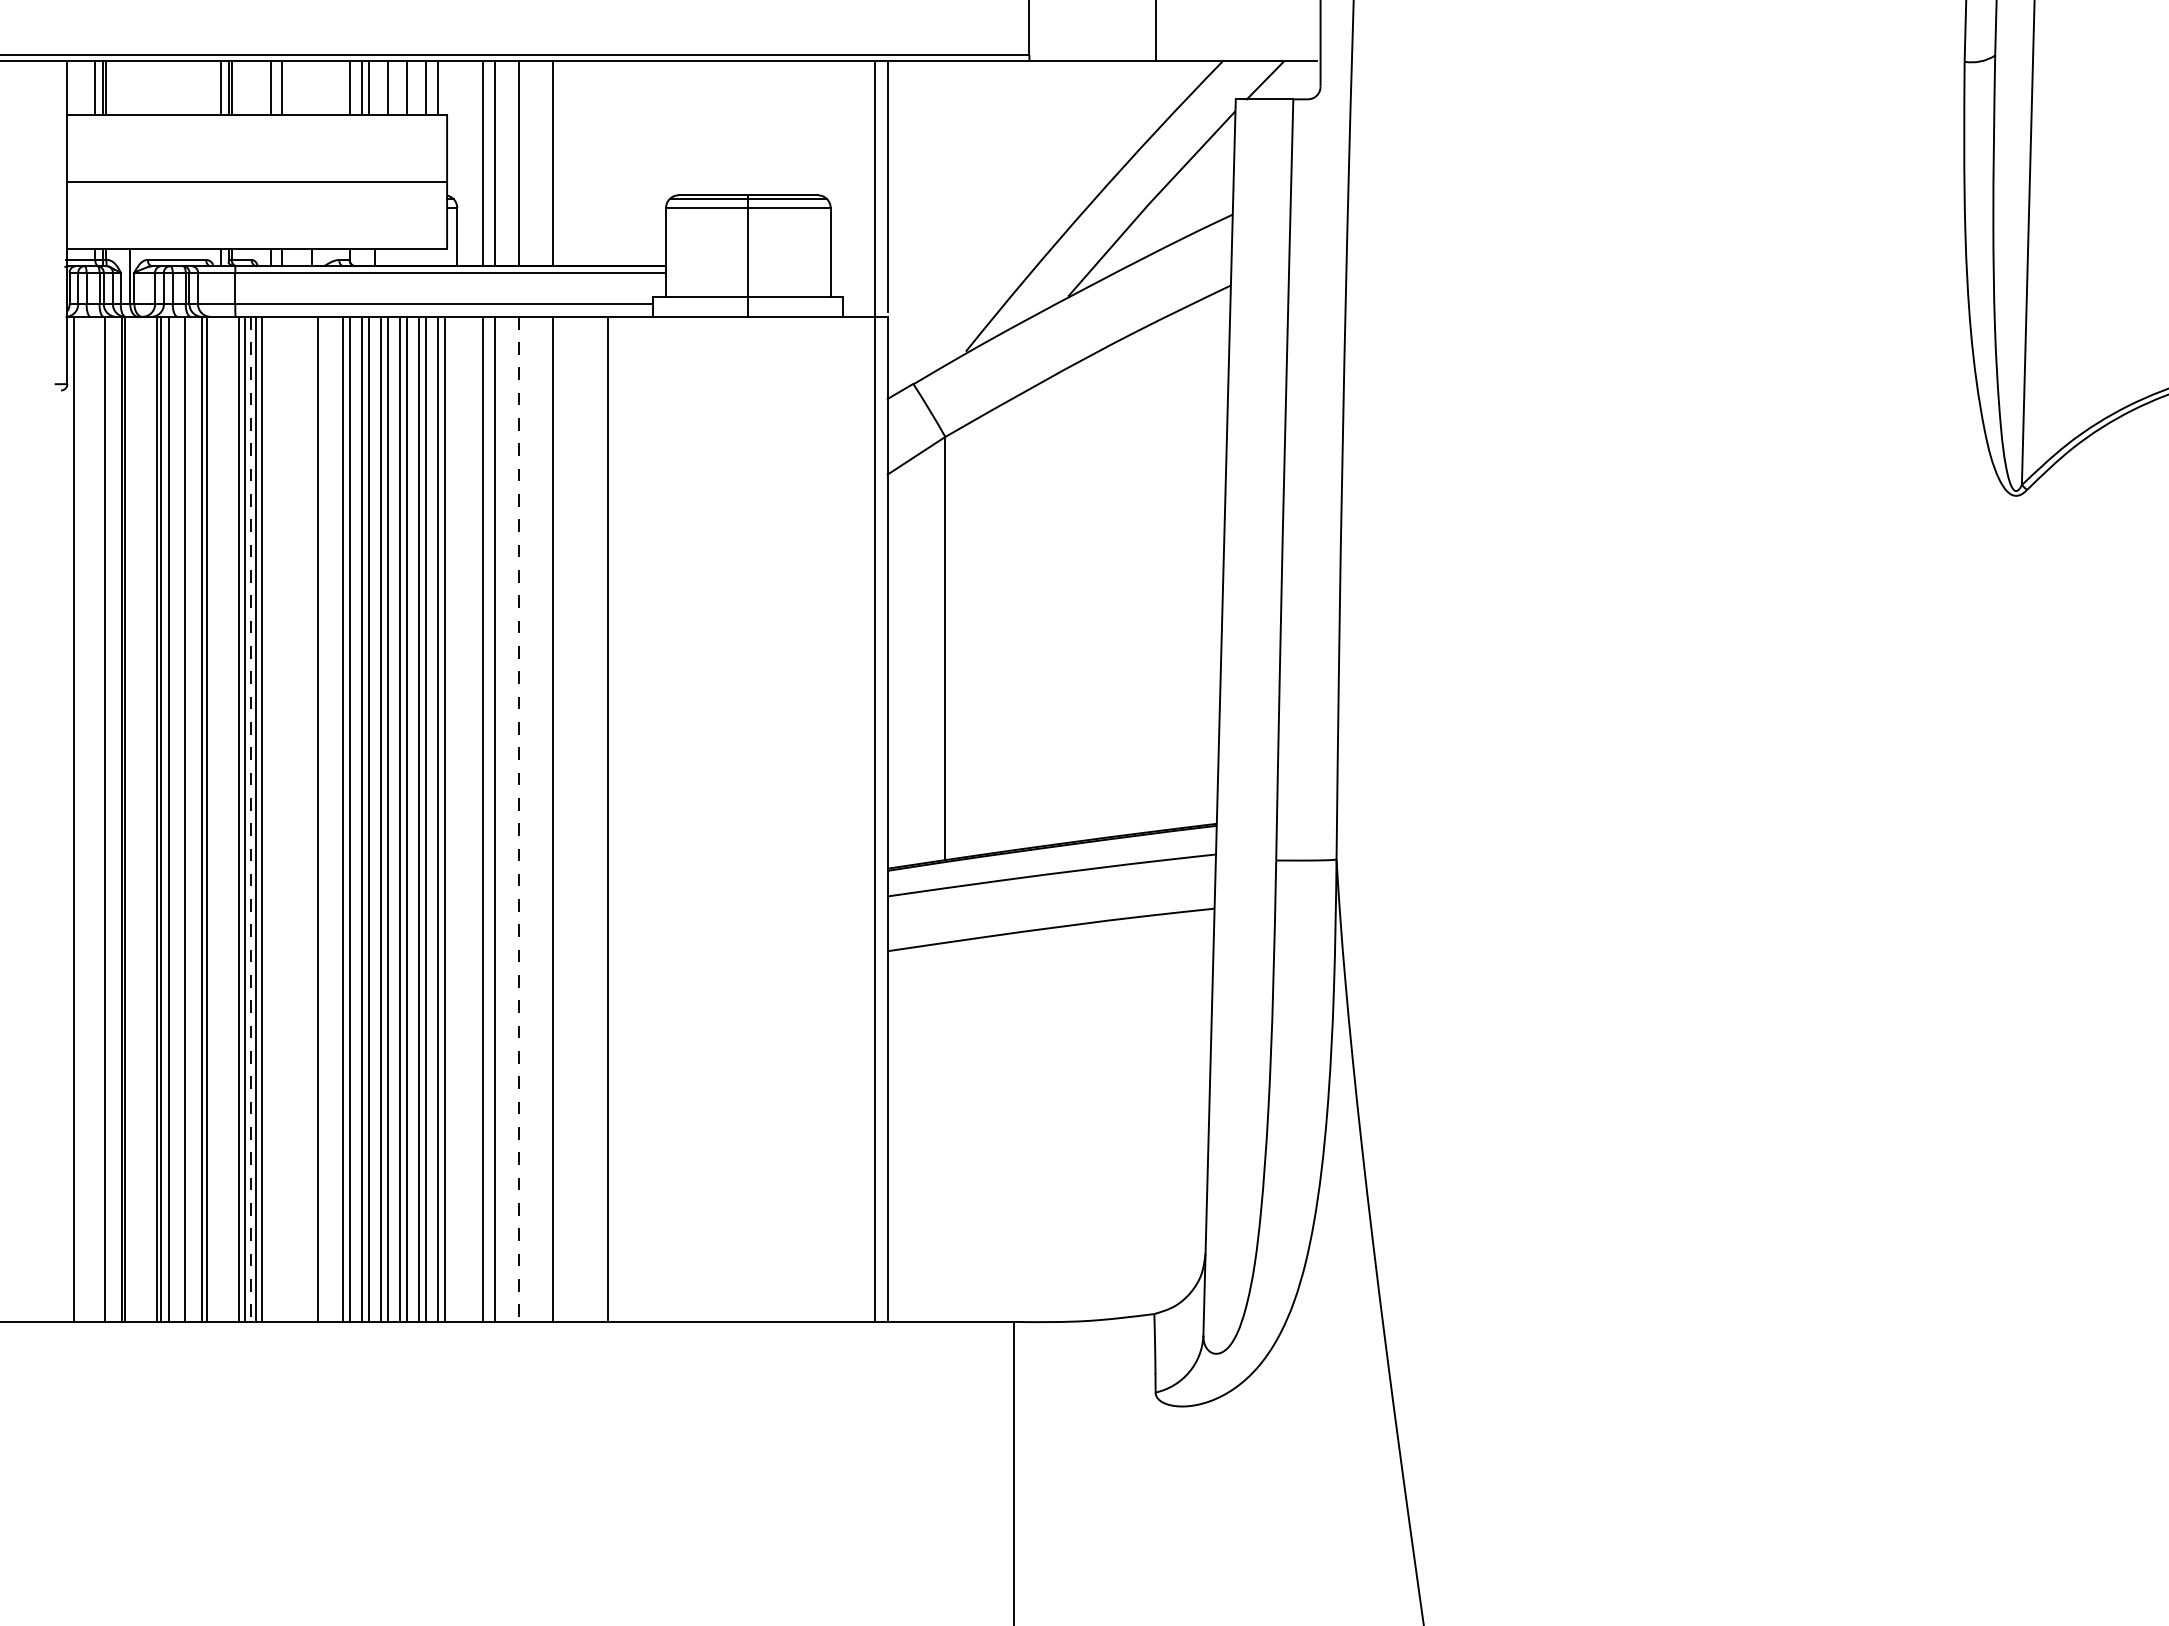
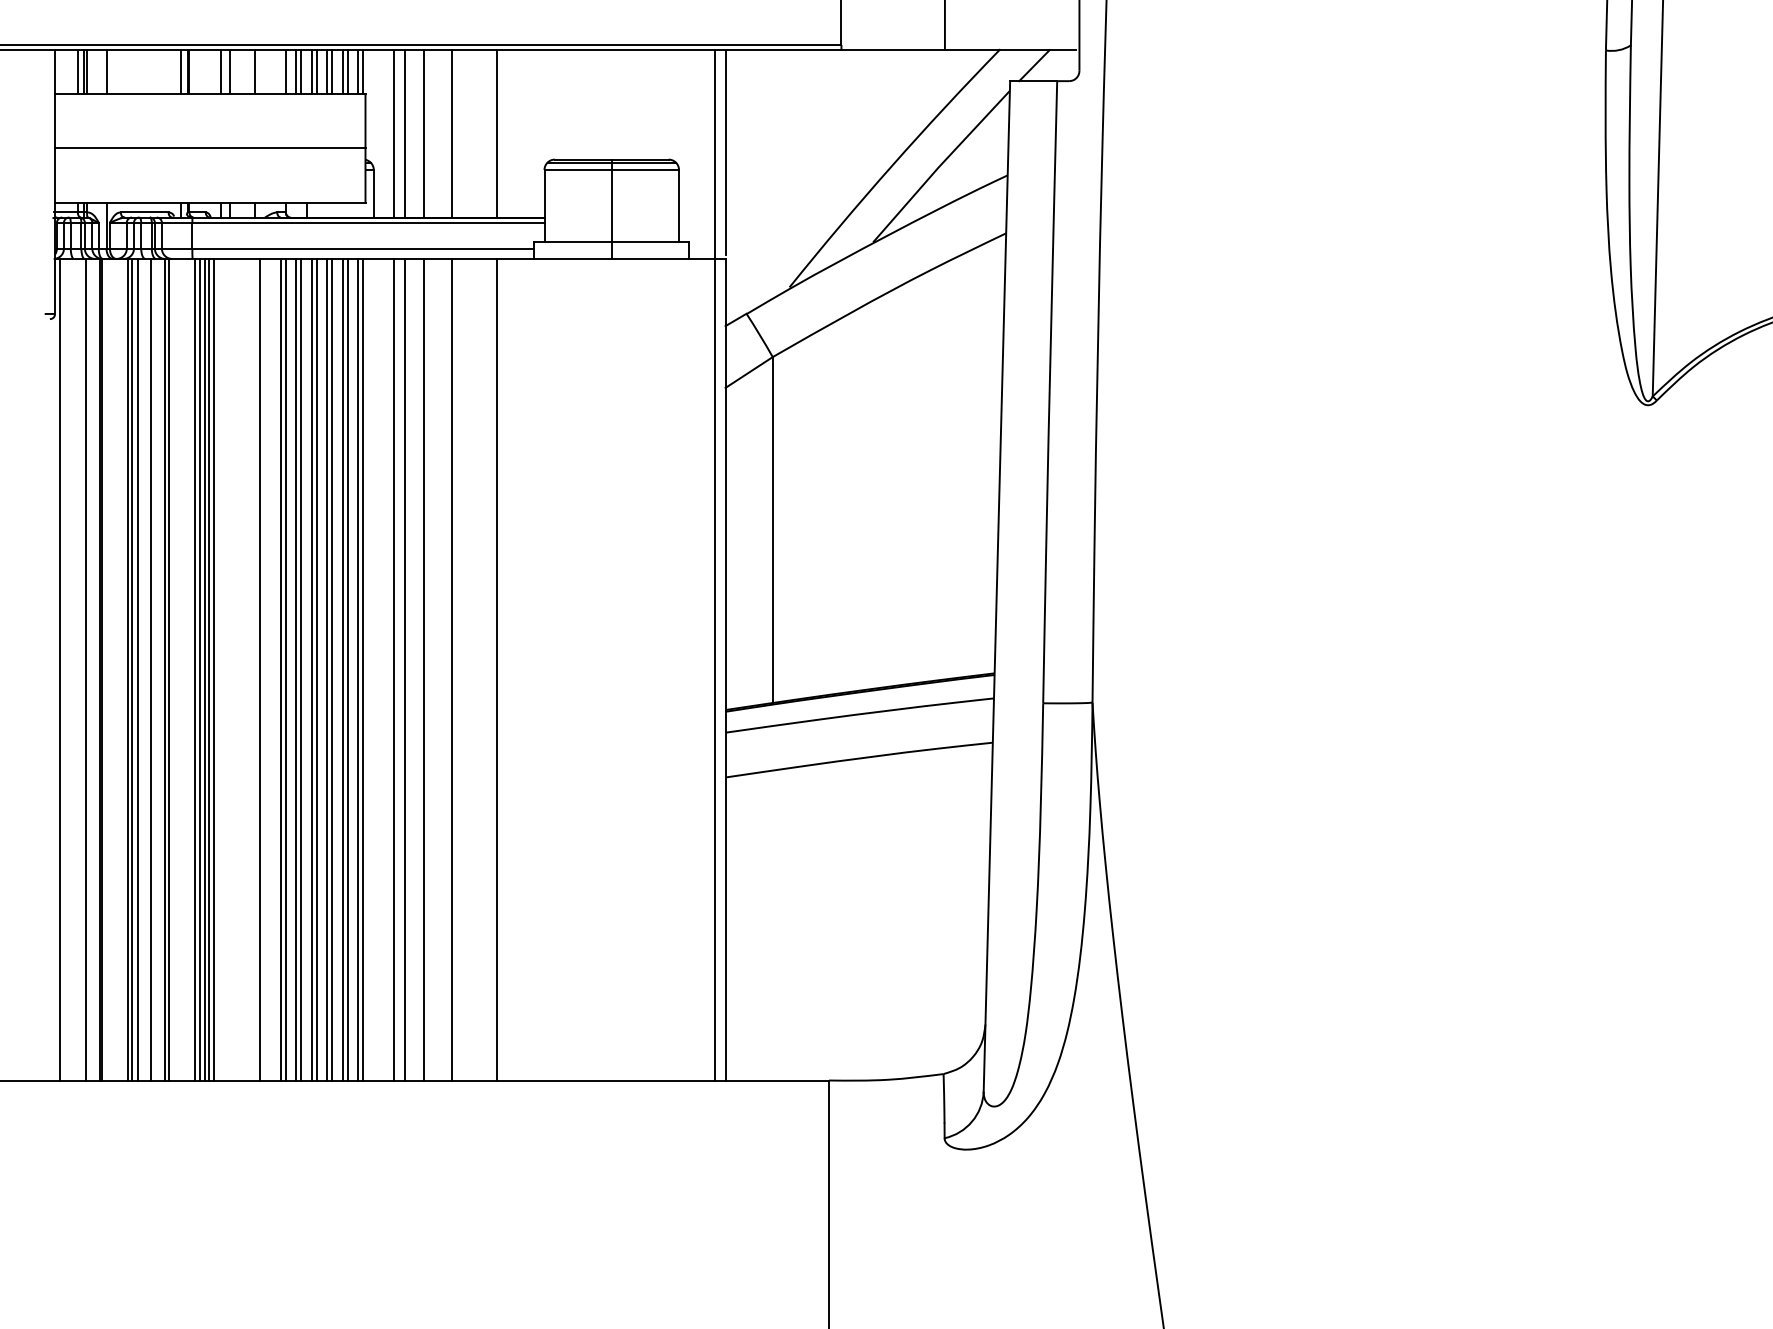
line: (130, 87) -> (106, 71), added
line: (311, 87) -> (254, 71), added
line: (381, 87) -> (311, 71), added
line: (400, 87) -> (327, 71), added
line: (419, 87) -> (342, 71), added
line: (444, 87) -> (363, 71), added
line: (607, 163) -> (496, 133), added
line: (250, 819) -> (204, 669), dashed -> solid
line: (518, 819) -> (423, 669), dashed -> solid

